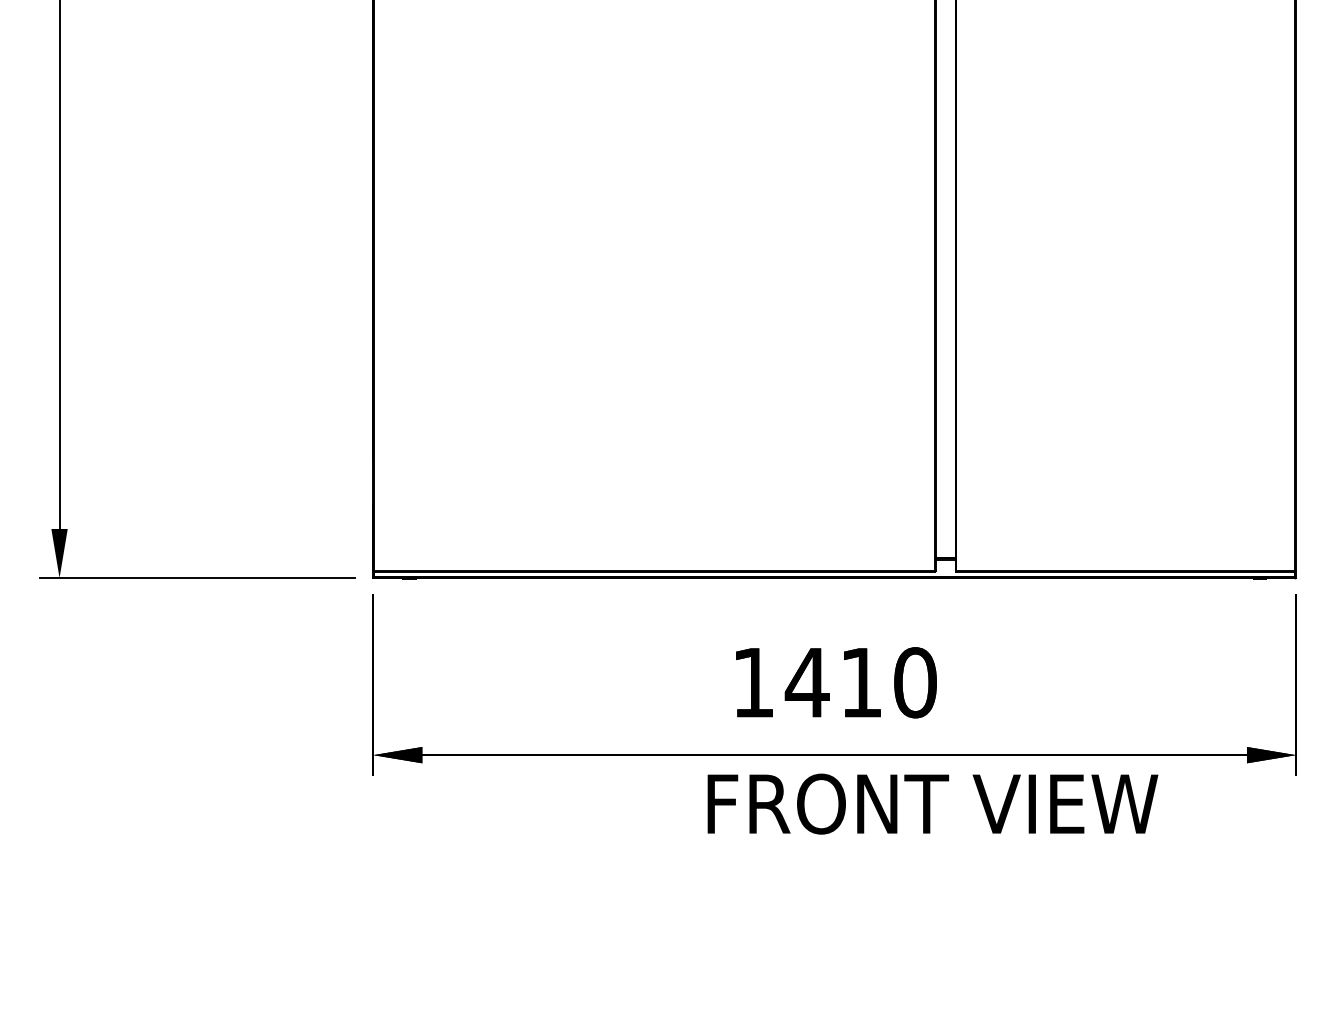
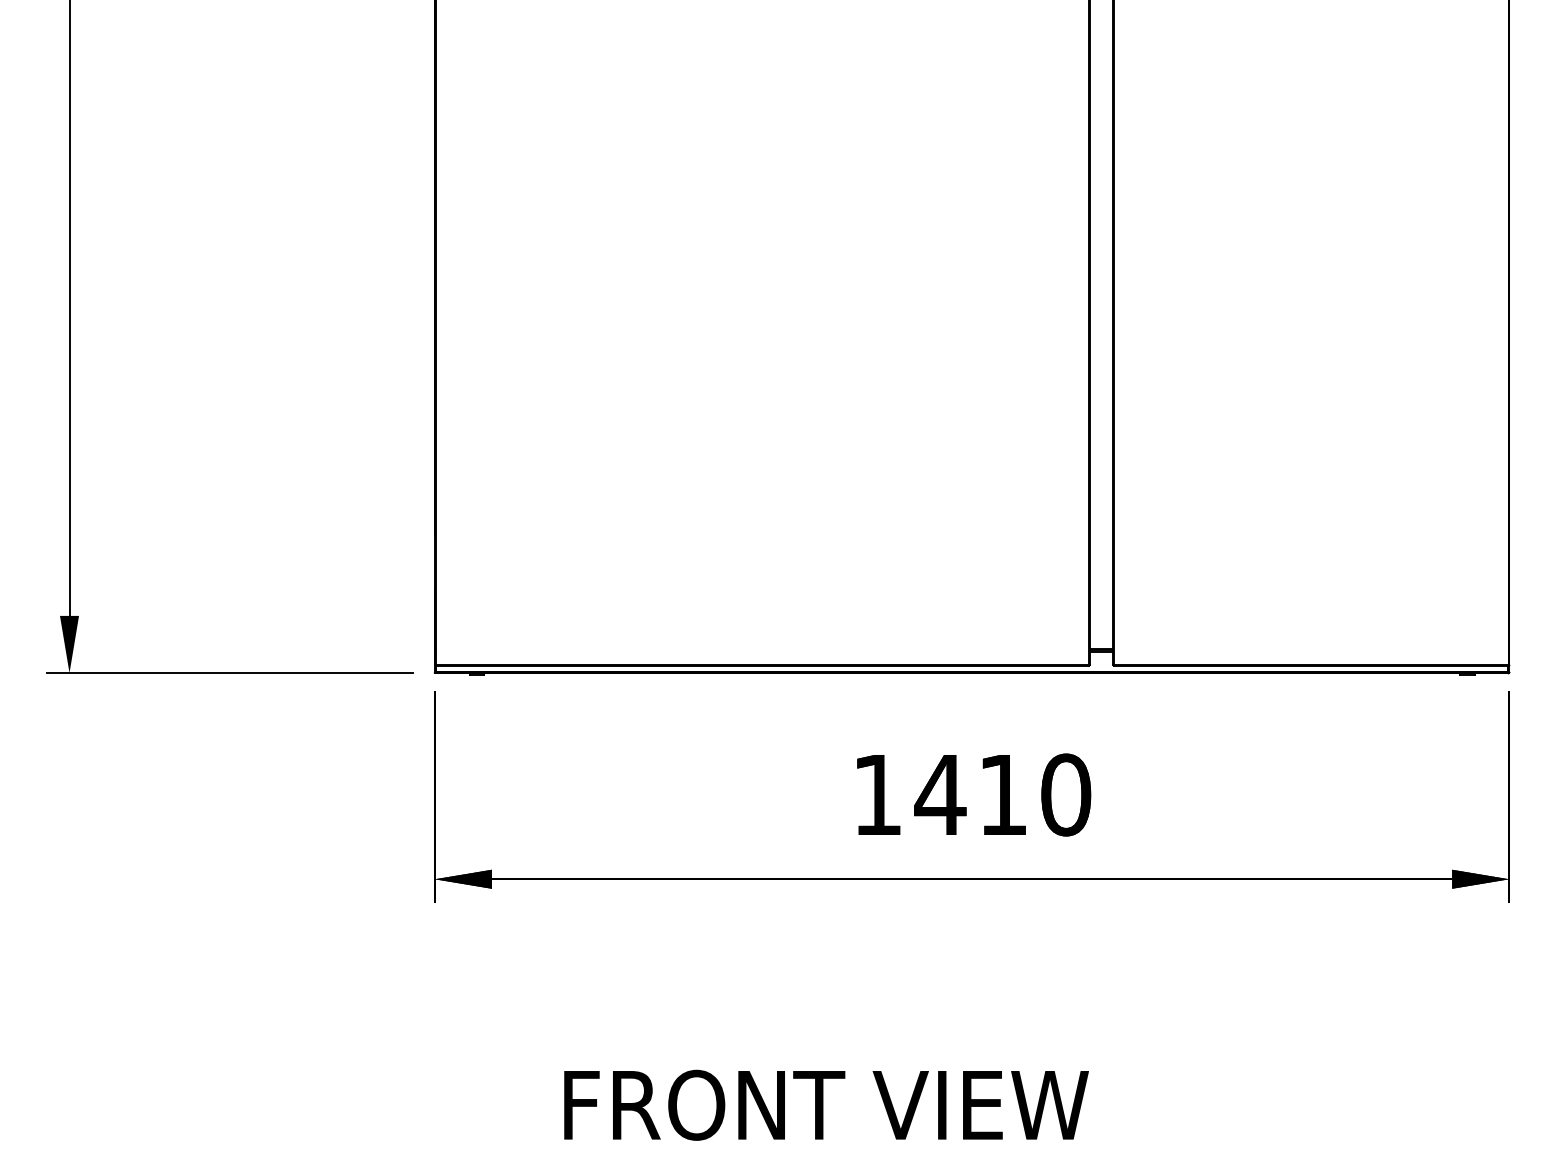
text: (932, 803) -> (826, 1104), moved

